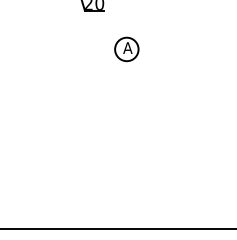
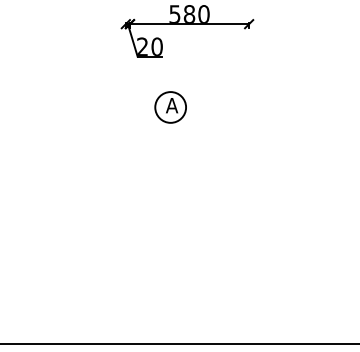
part: (126, 49) -> (170, 107), moved

